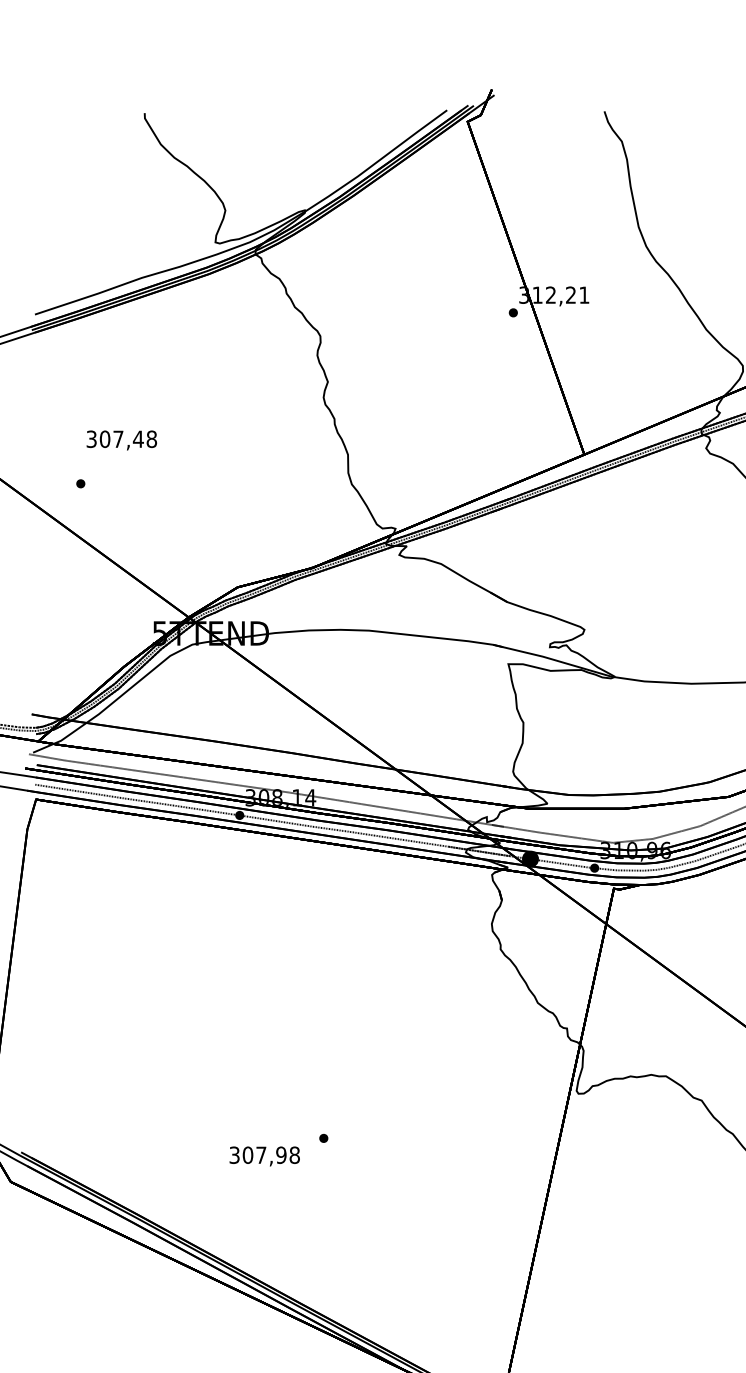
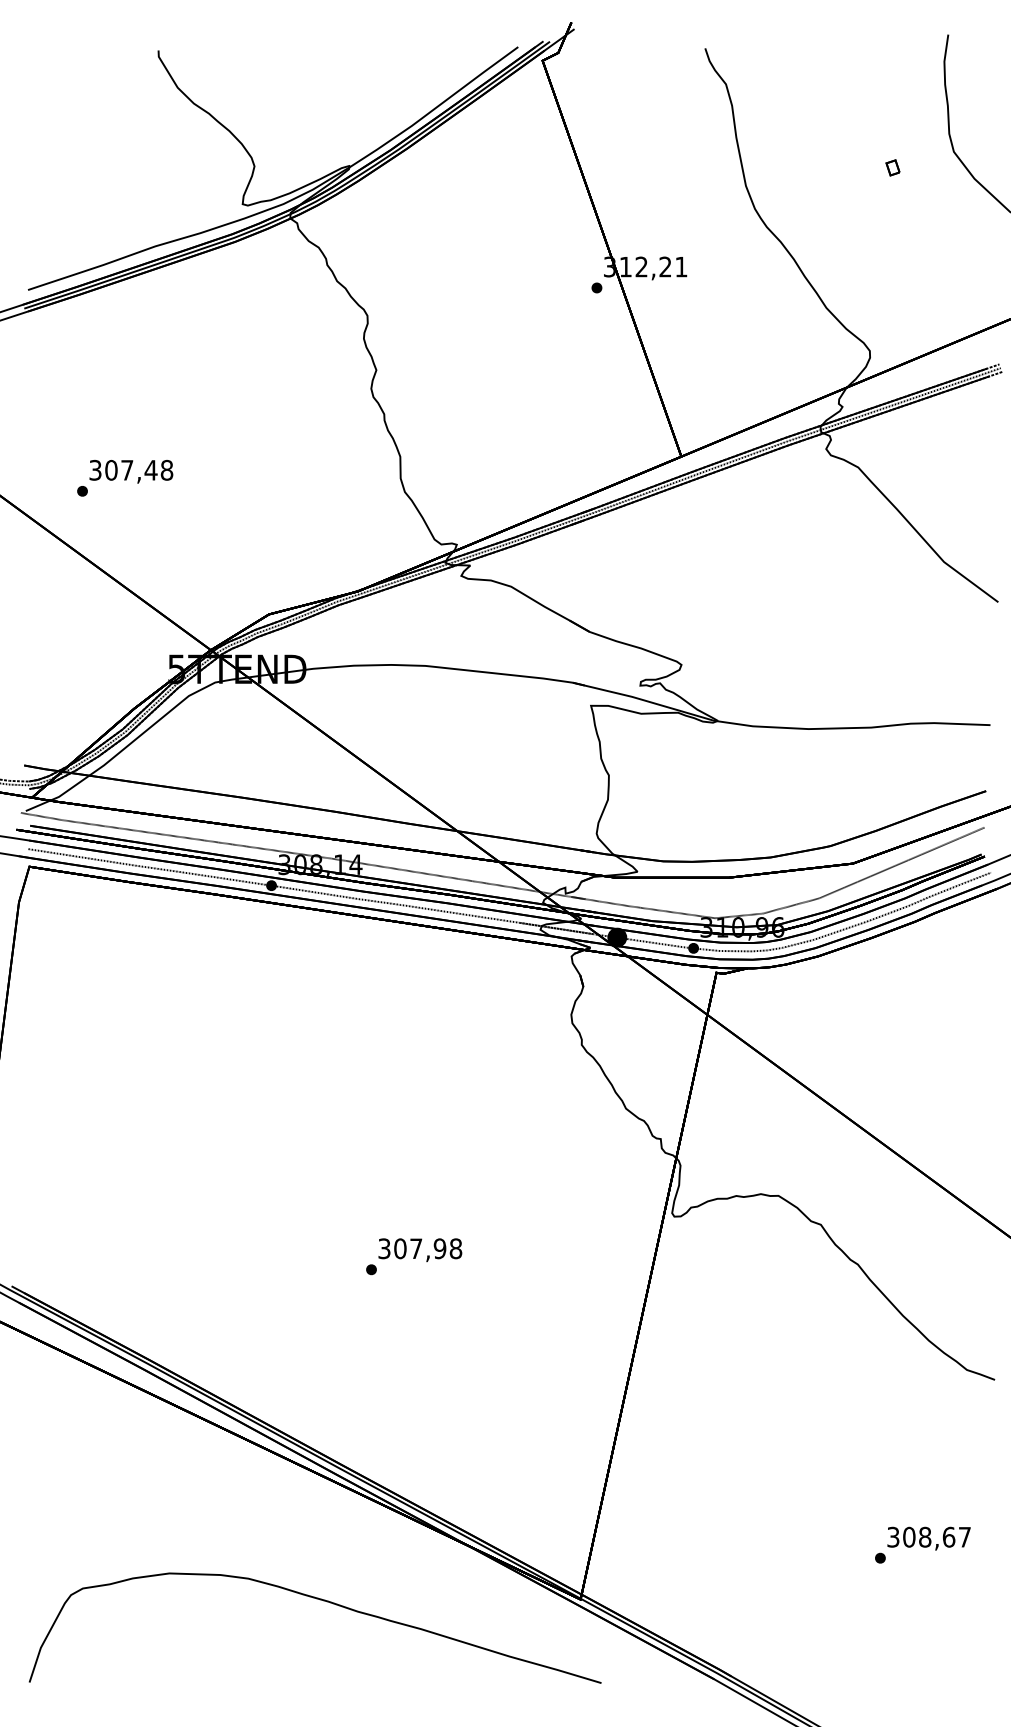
text: (121, 440) -> (131, 471), moved
text: (264, 1155) -> (420, 1249), moved

